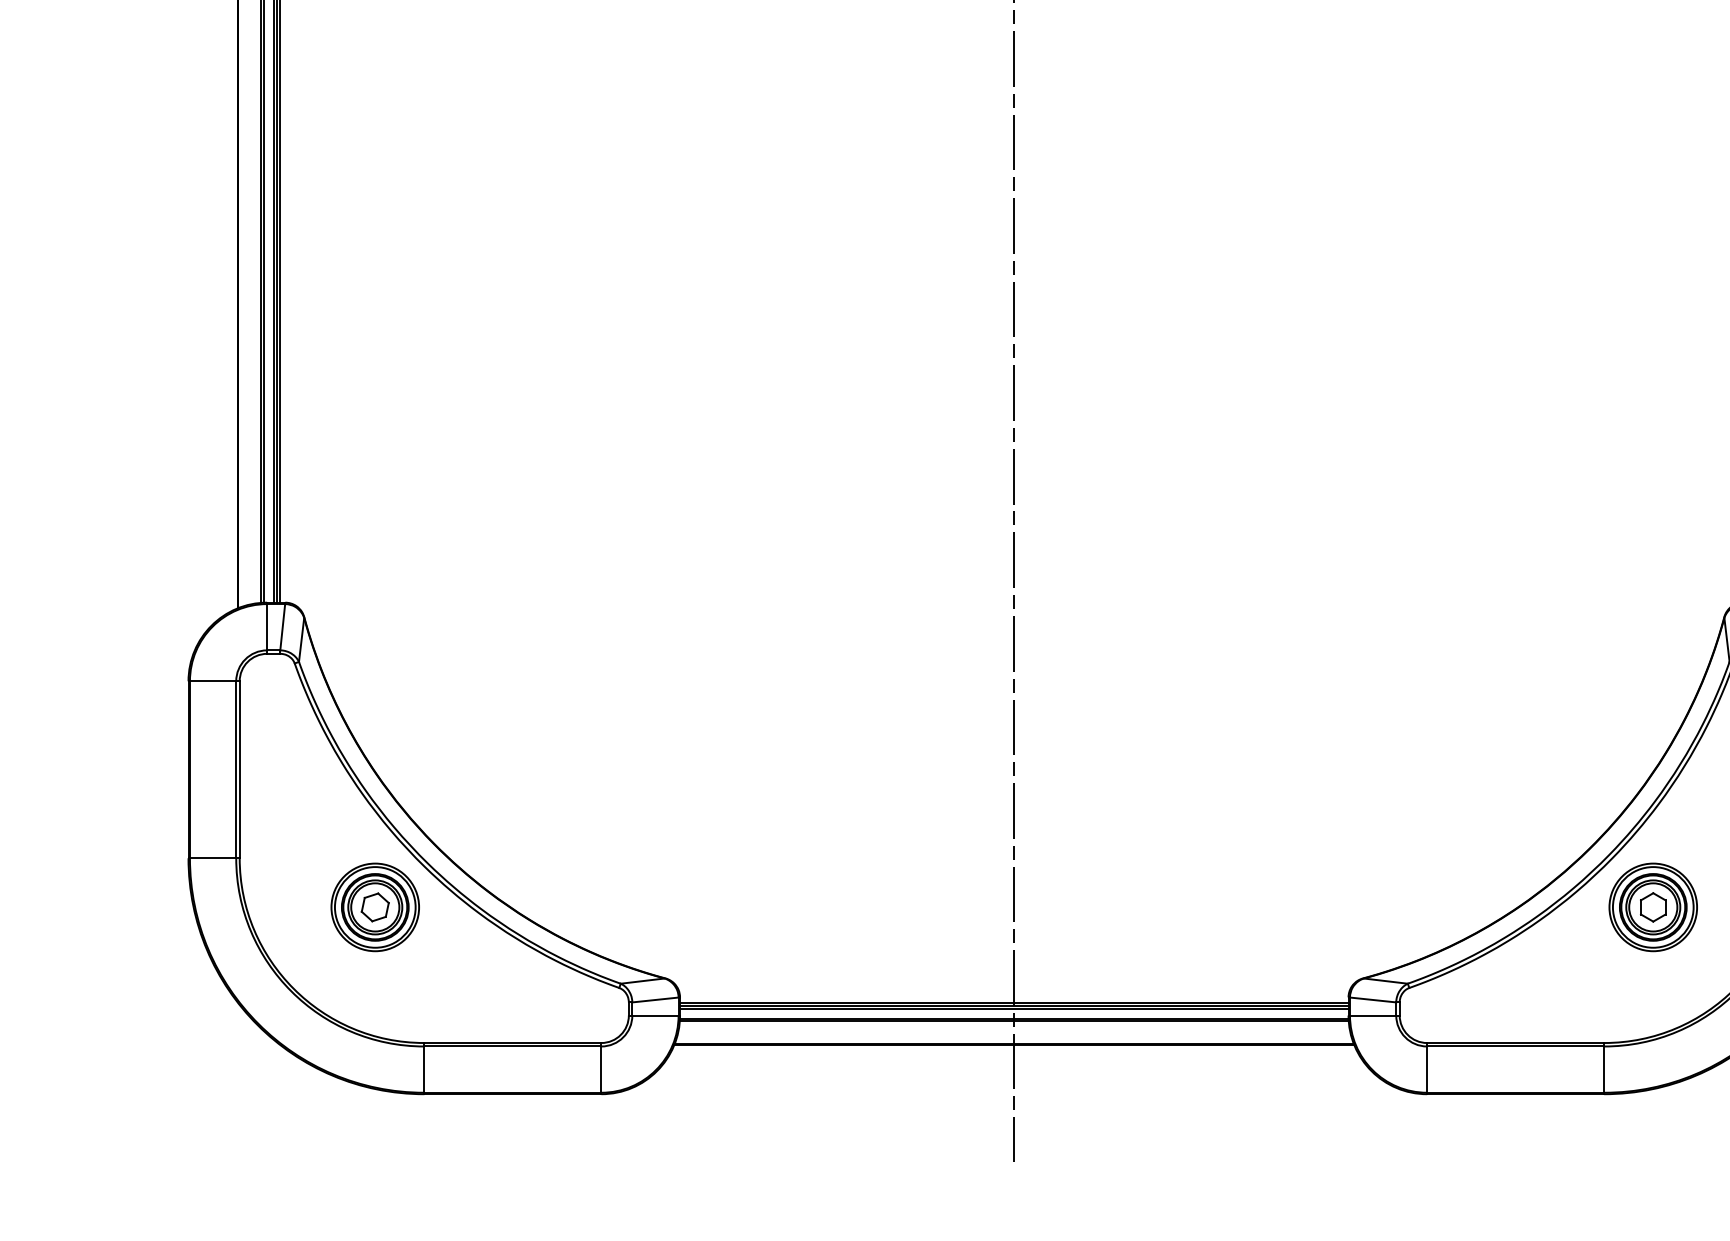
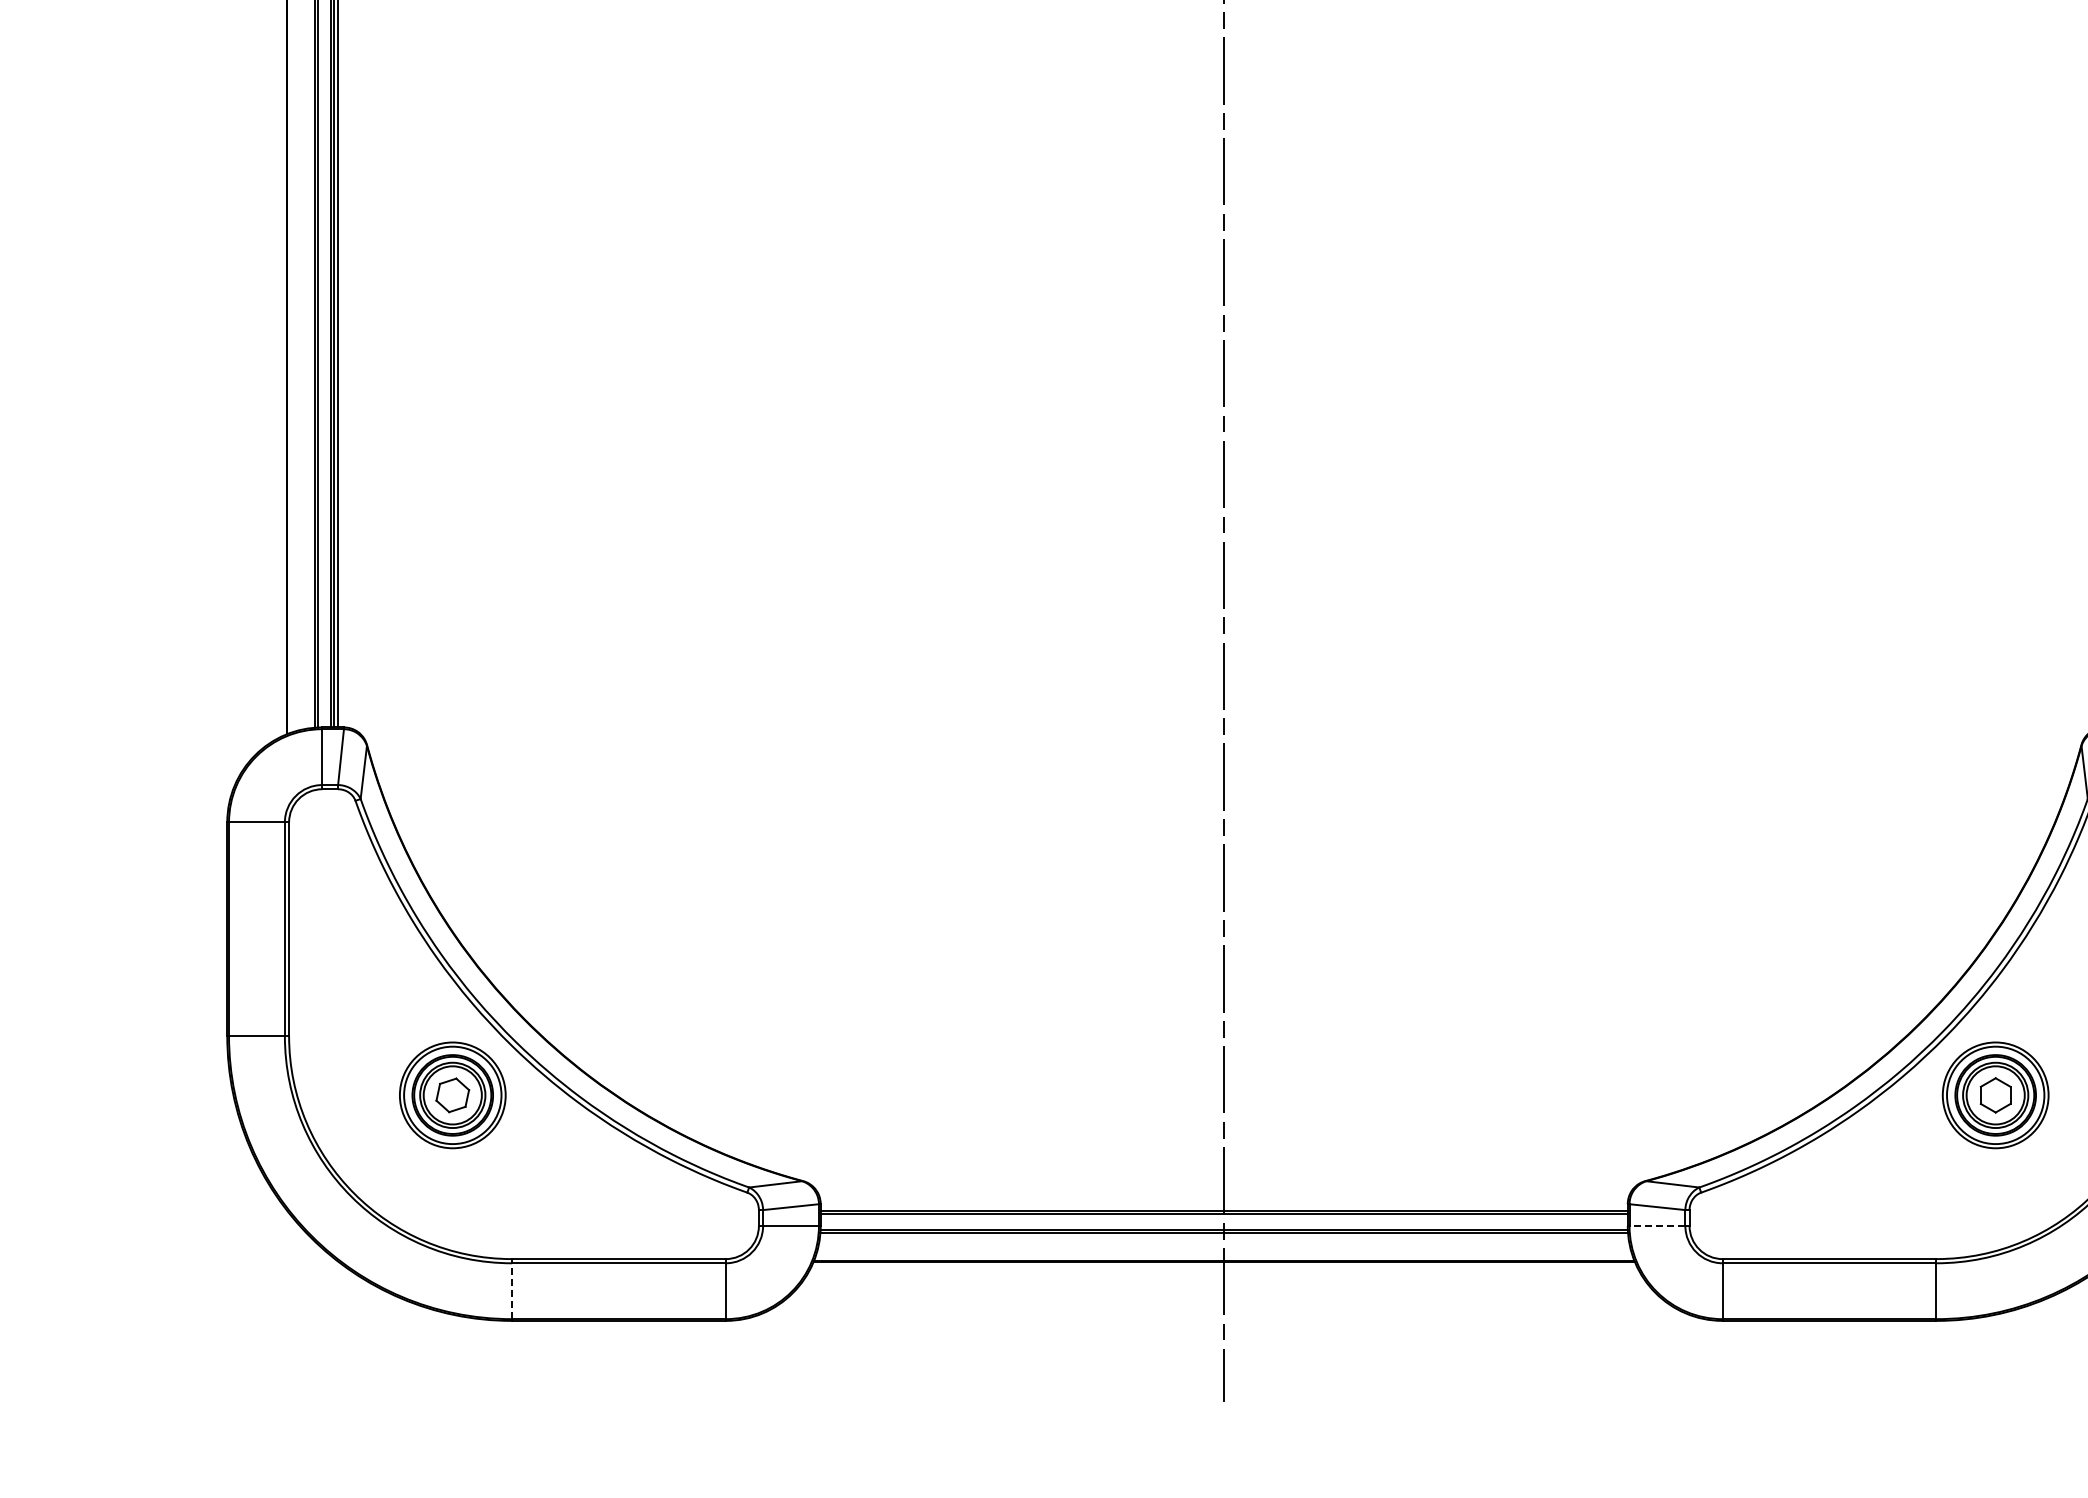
line: (1013, 1008) -> (1223, 1217), removed
line: (1373, 1015) -> (1657, 1225), solid -> dashed
line: (424, 1069) -> (512, 1291), solid -> dashed

